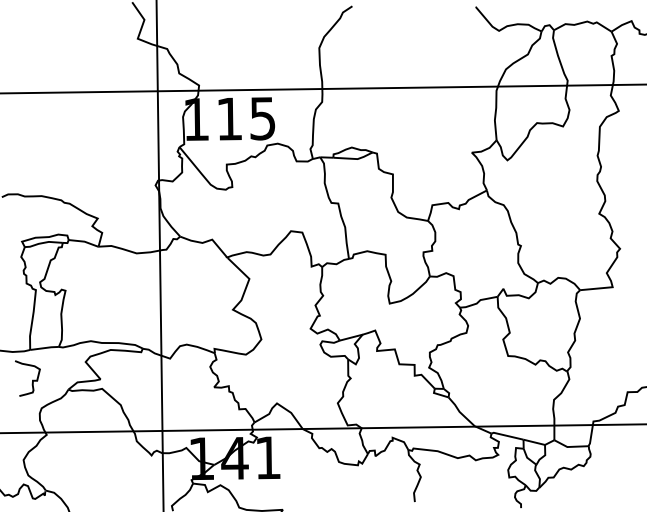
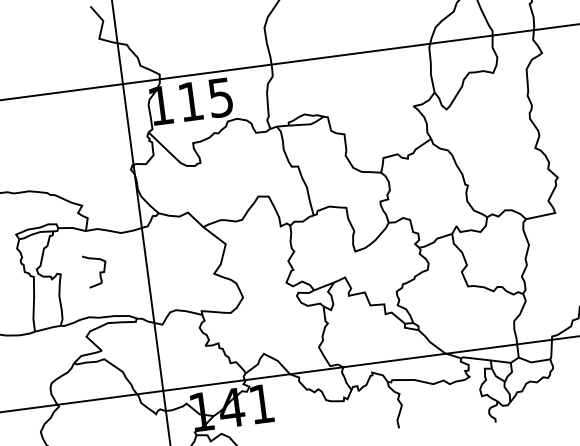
curve: (32, 379) -> (99, 271), moved

